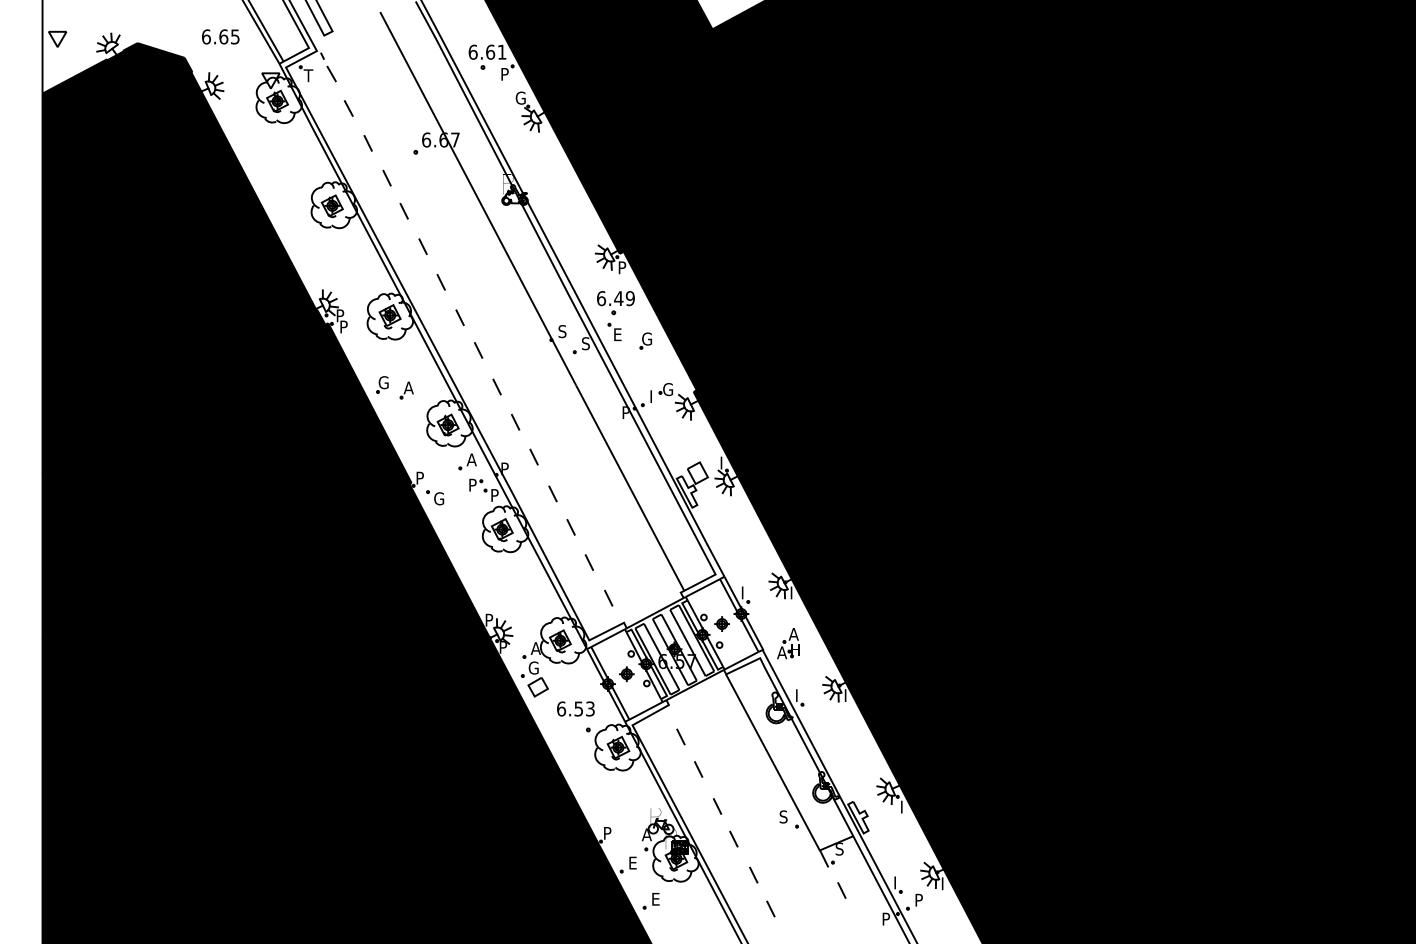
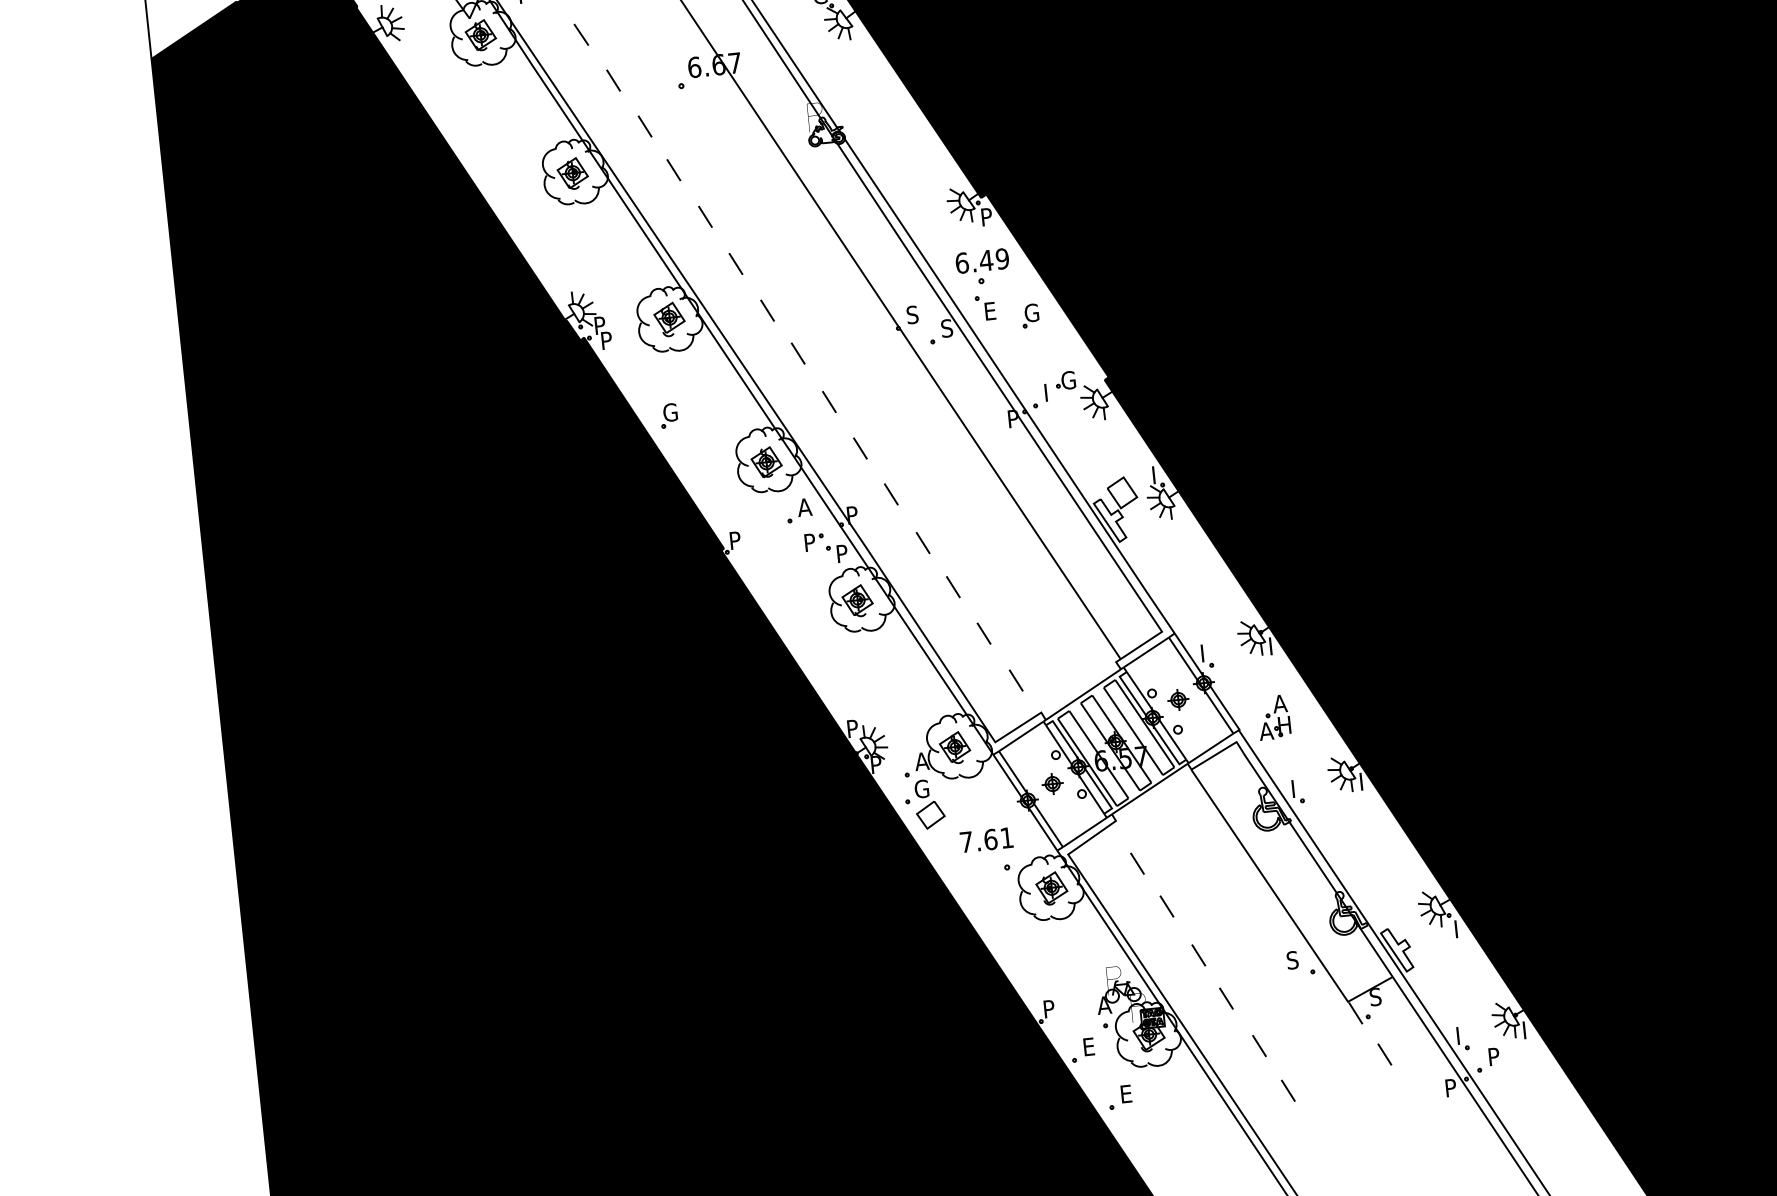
part: (406, 390) -> (703, 420), removed
part: (435, 497) -> (759, 565), removed
text: (575, 708) -> (986, 839), 6.53 -> 7.61

